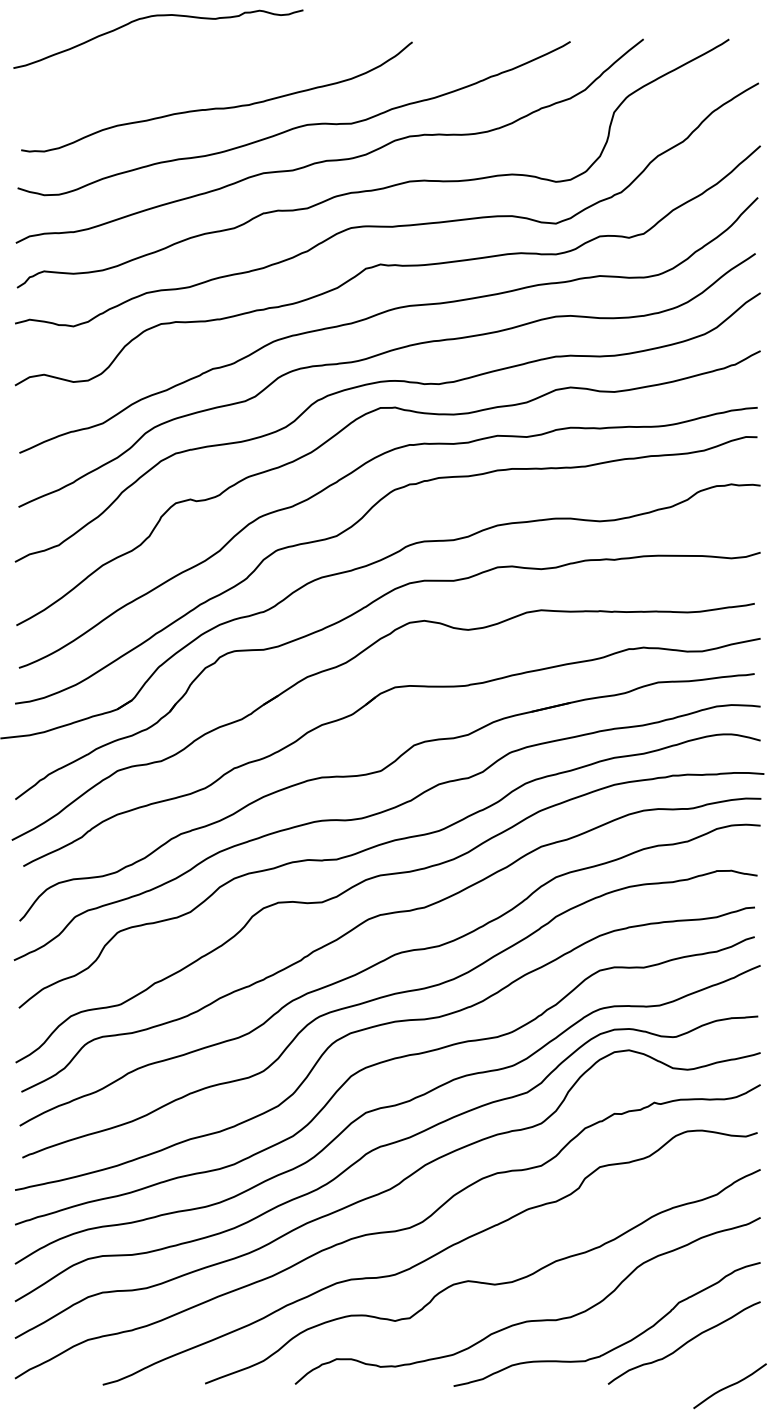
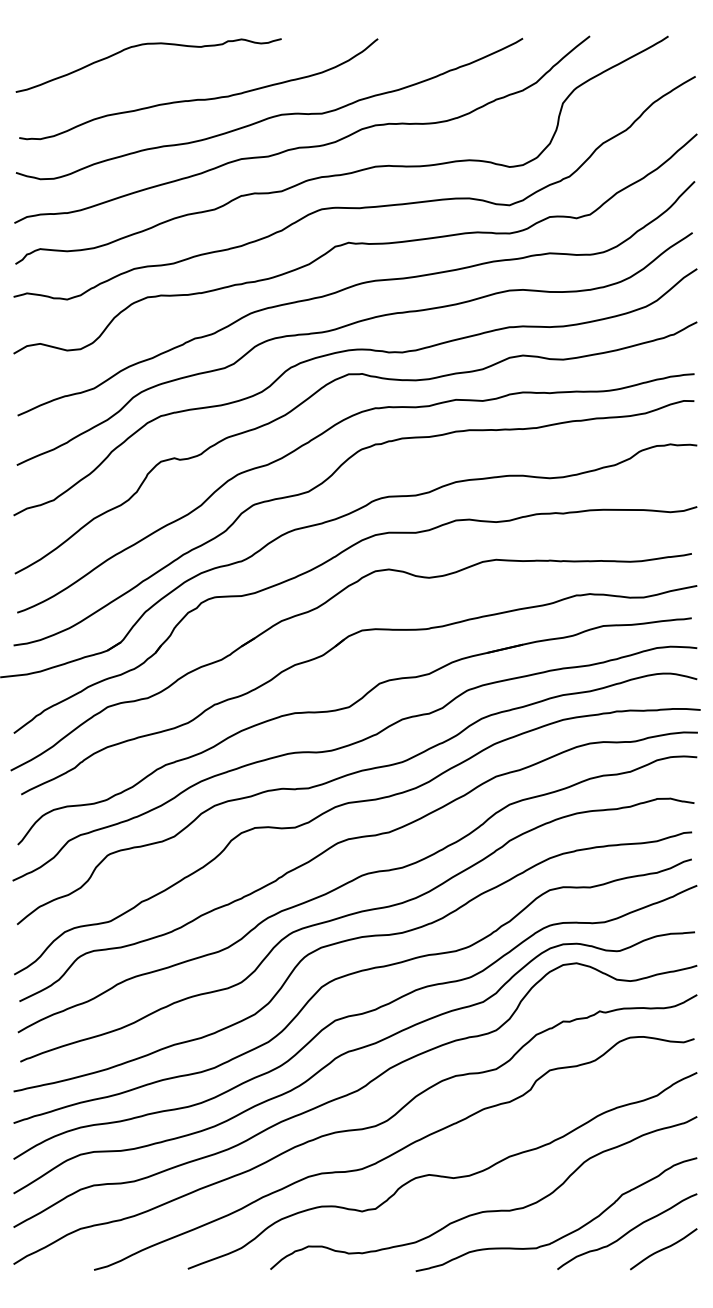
curve: (158, 16) -> (148, 44), moved
curve: (729, 1386) -> (663, 1249), moved

